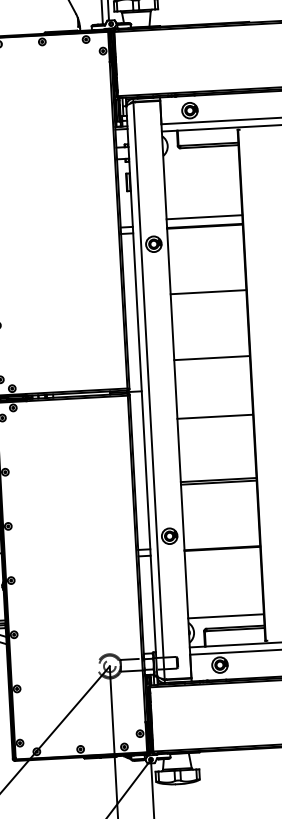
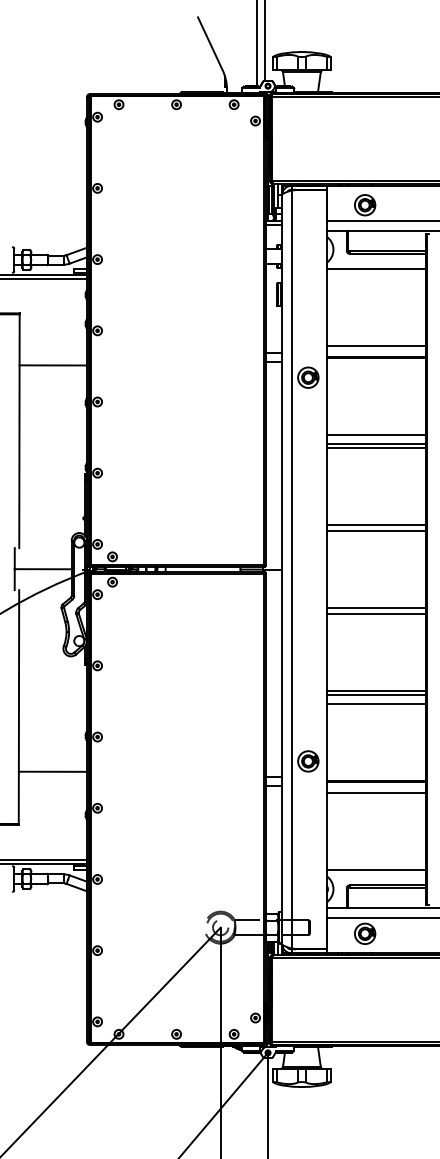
line: (201, 158) -> (376, 268), added
line: (208, 285) -> (376, 435), added
line: (208, 294) -> (376, 447), added
line: (211, 353) -> (376, 524), added
line: (215, 421) -> (376, 614), added
line: (219, 489) -> (376, 703), added
line: (222, 557) -> (376, 793), added

